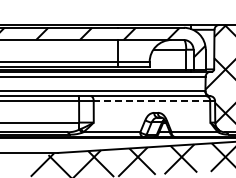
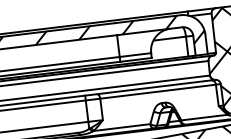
line: (151, 101) -> (157, 92), dashed -> solid

